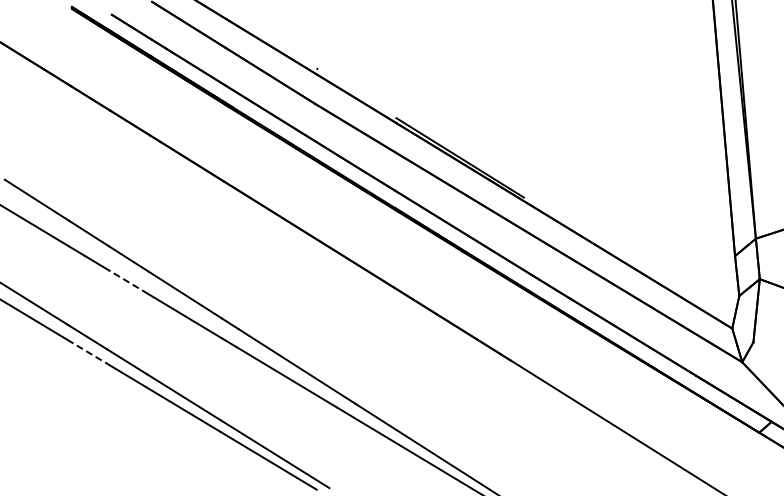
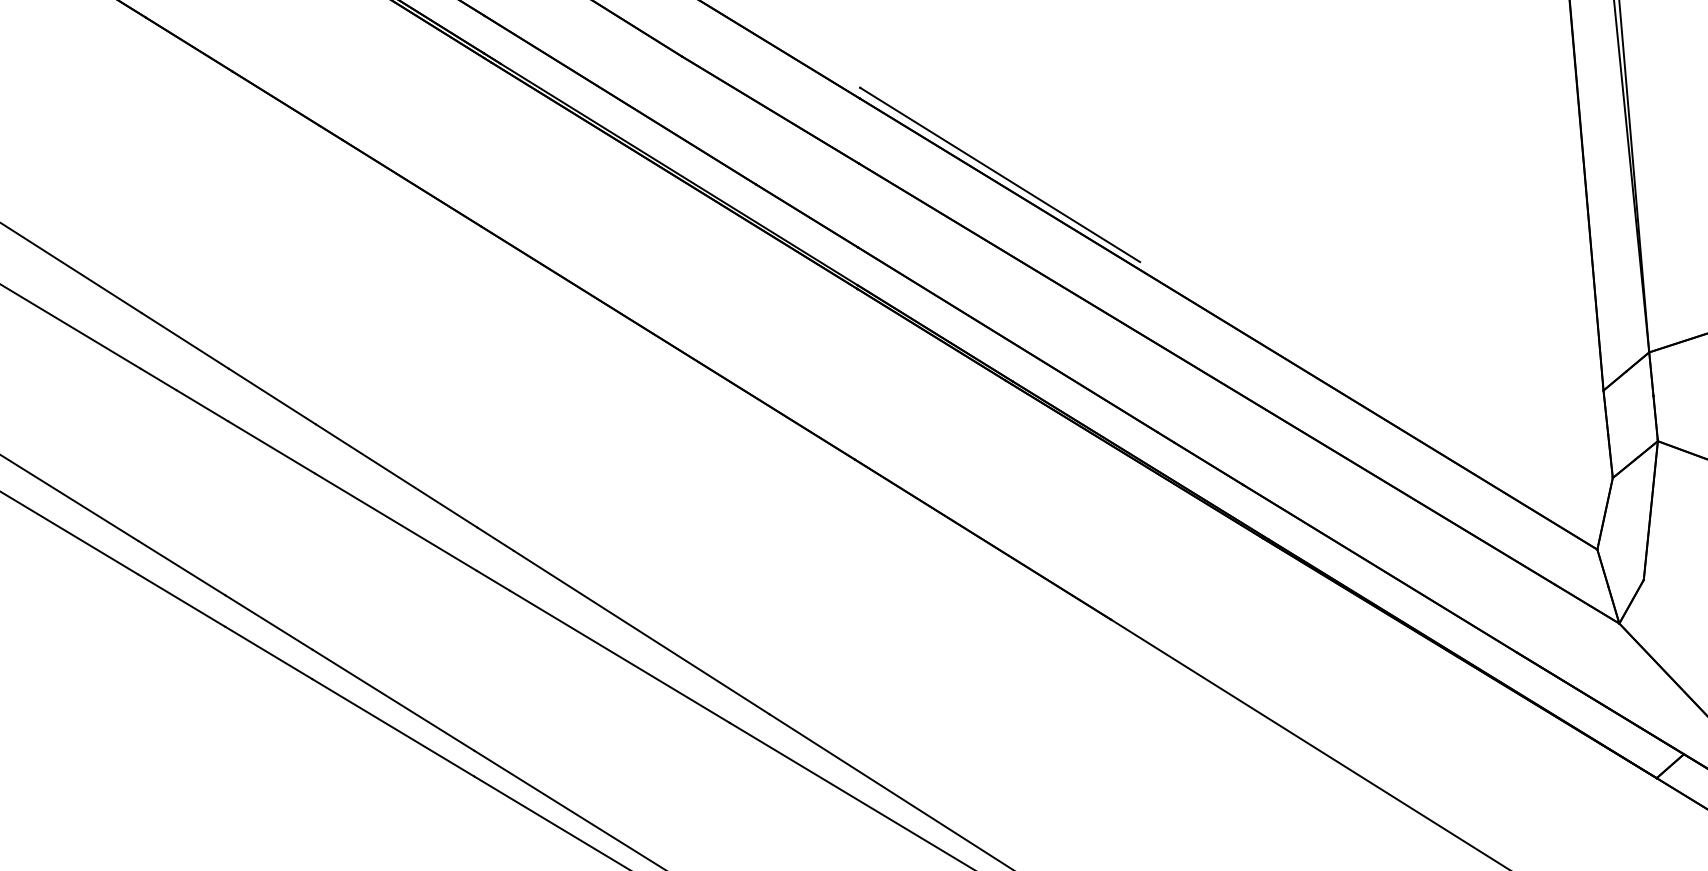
line: (127, 281) -> (269, 446), dashed -> solid
line: (87, 352) -> (182, 602), dashed -> solid

